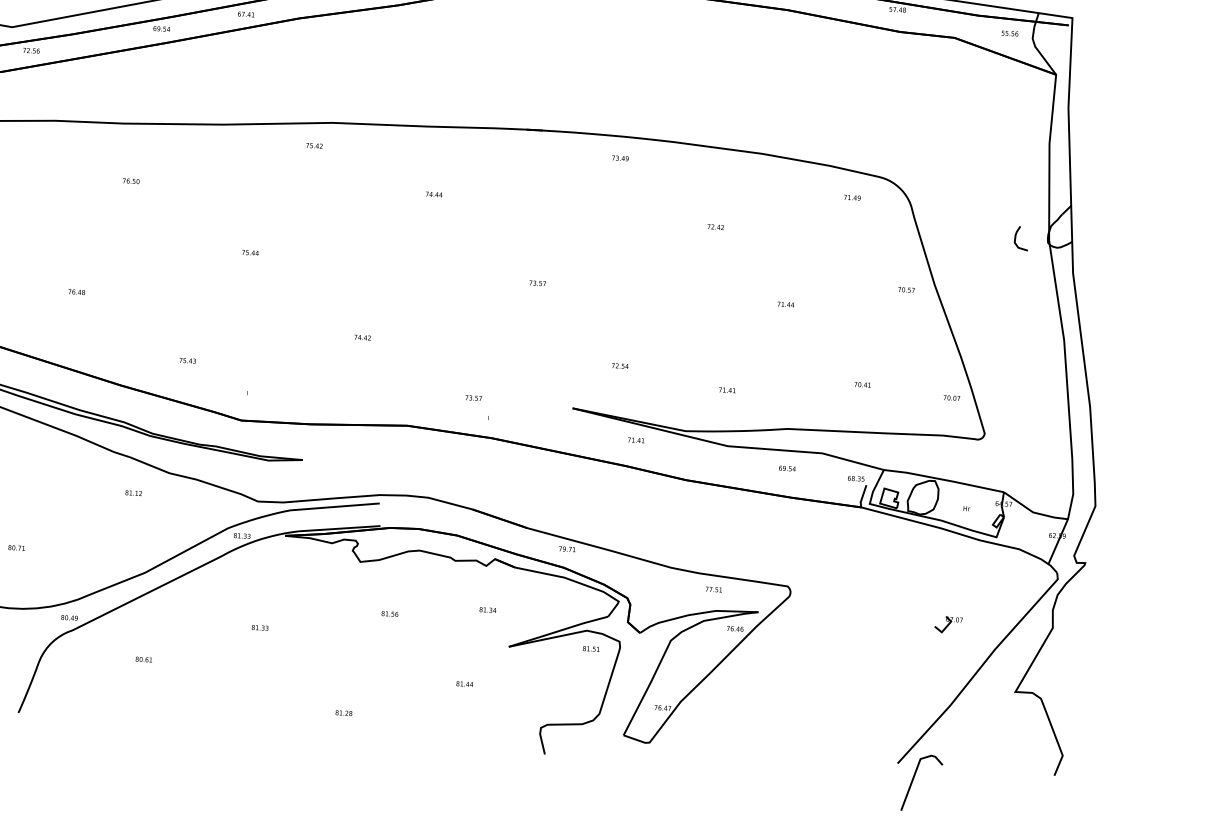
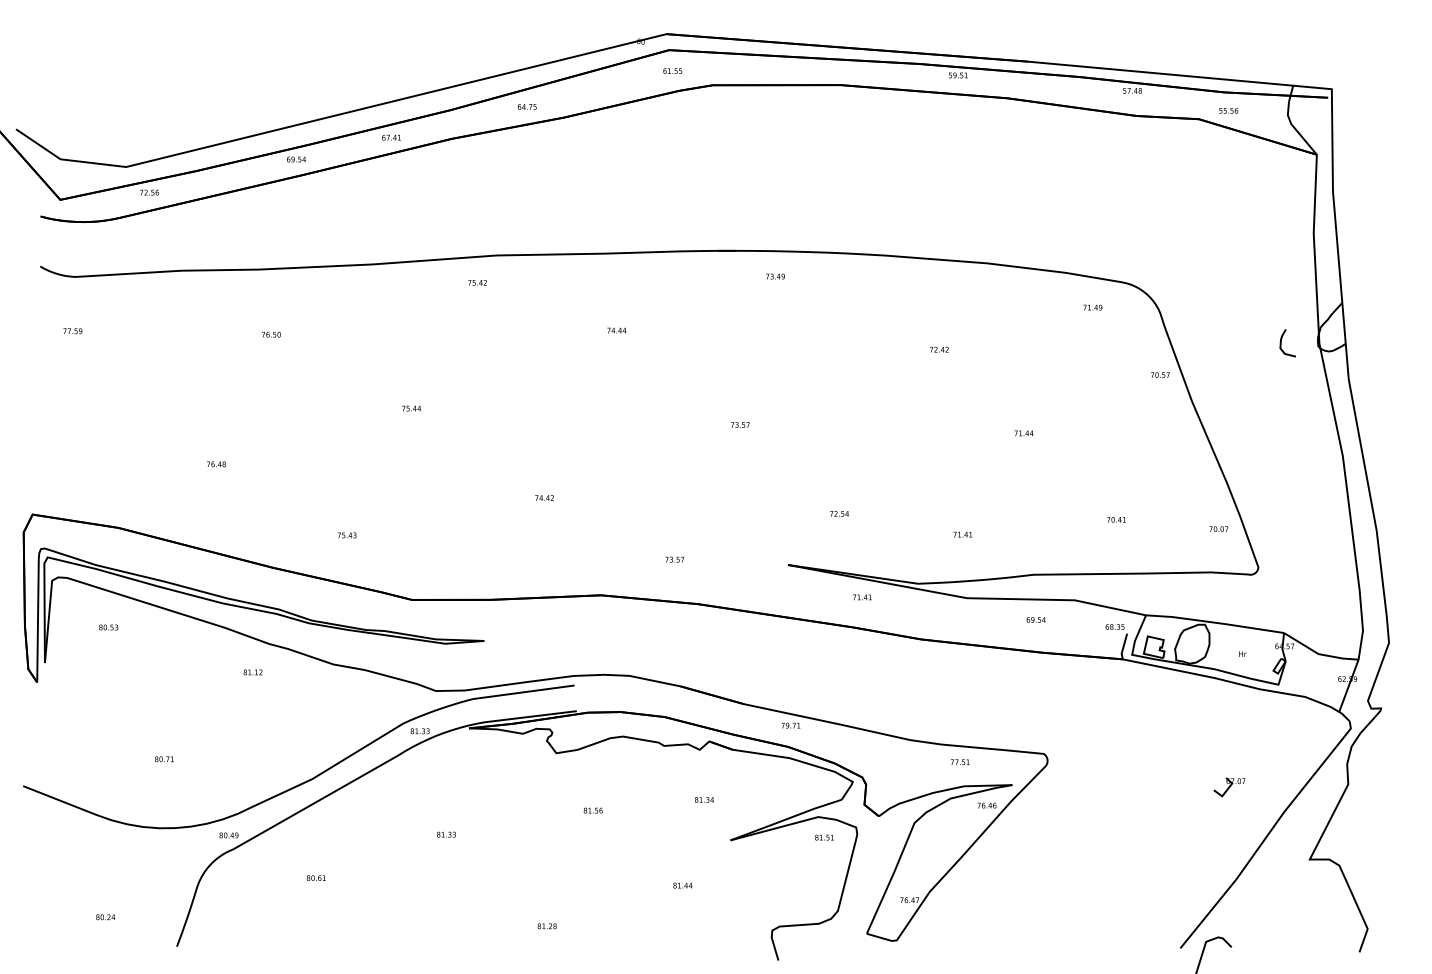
text: (1009, 33) -> (1228, 110), moved
text: (620, 158) -> (775, 276), moved
text: (906, 289) -> (1160, 374), moved
text: (133, 493) -> (252, 672), moved

